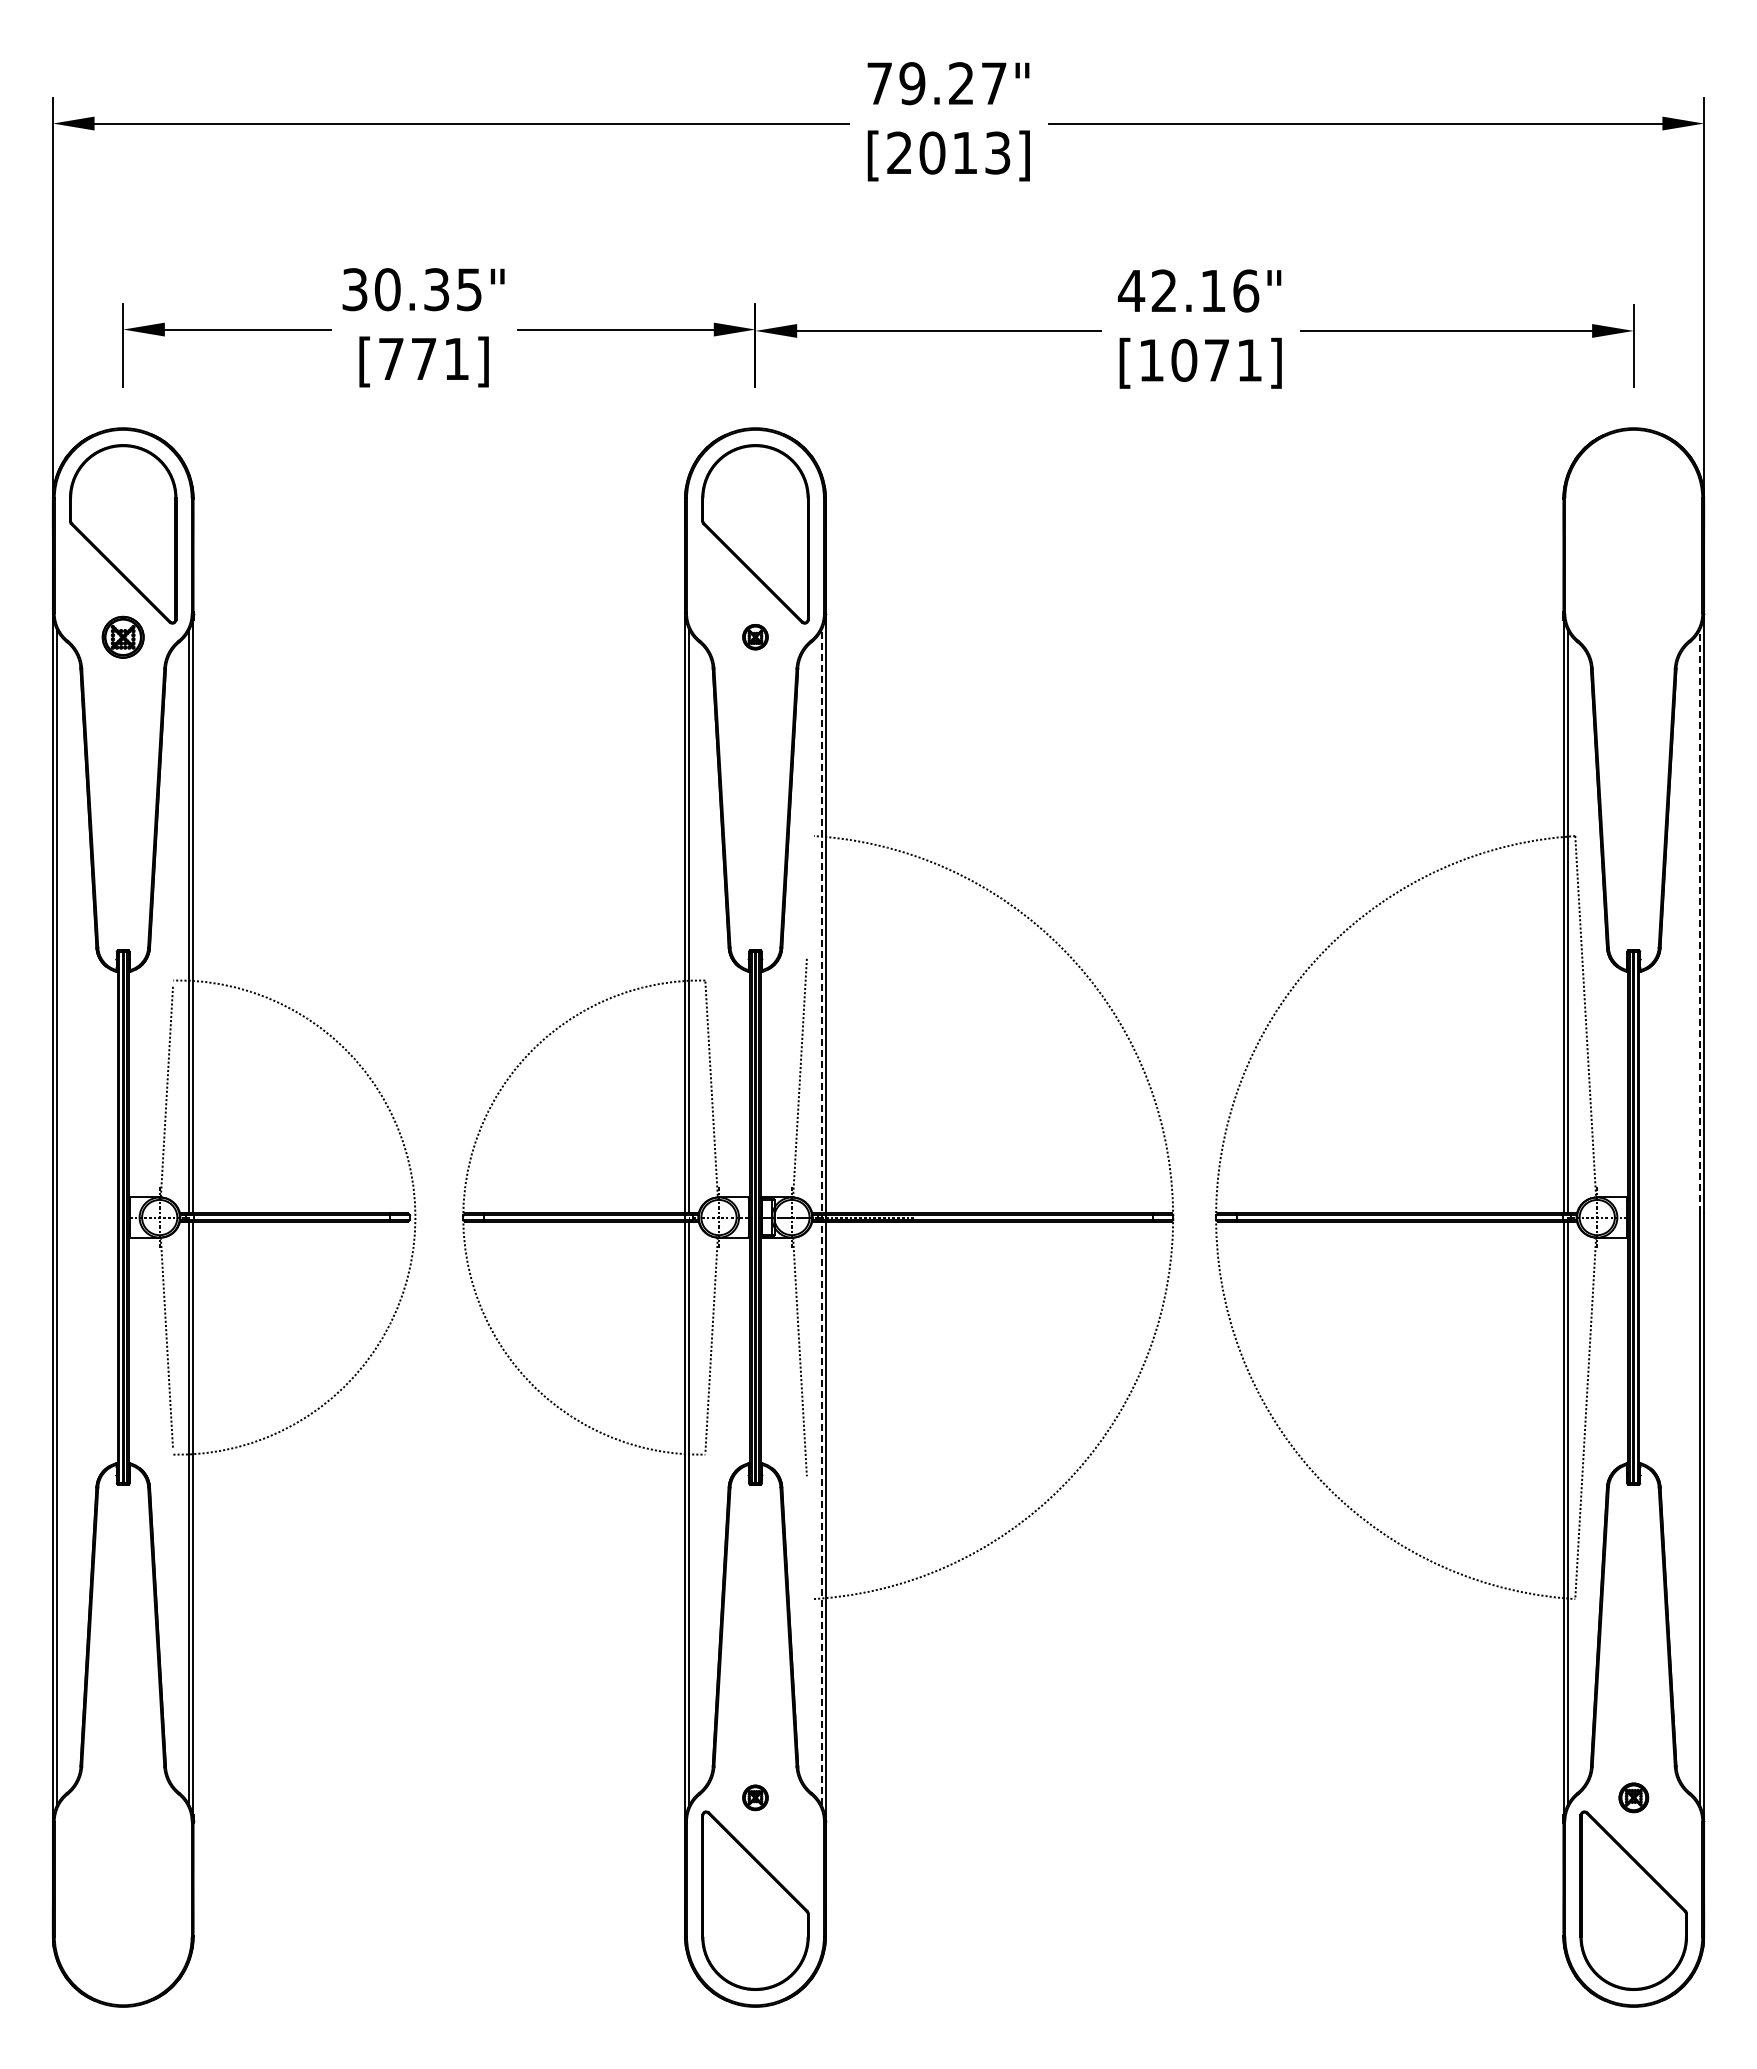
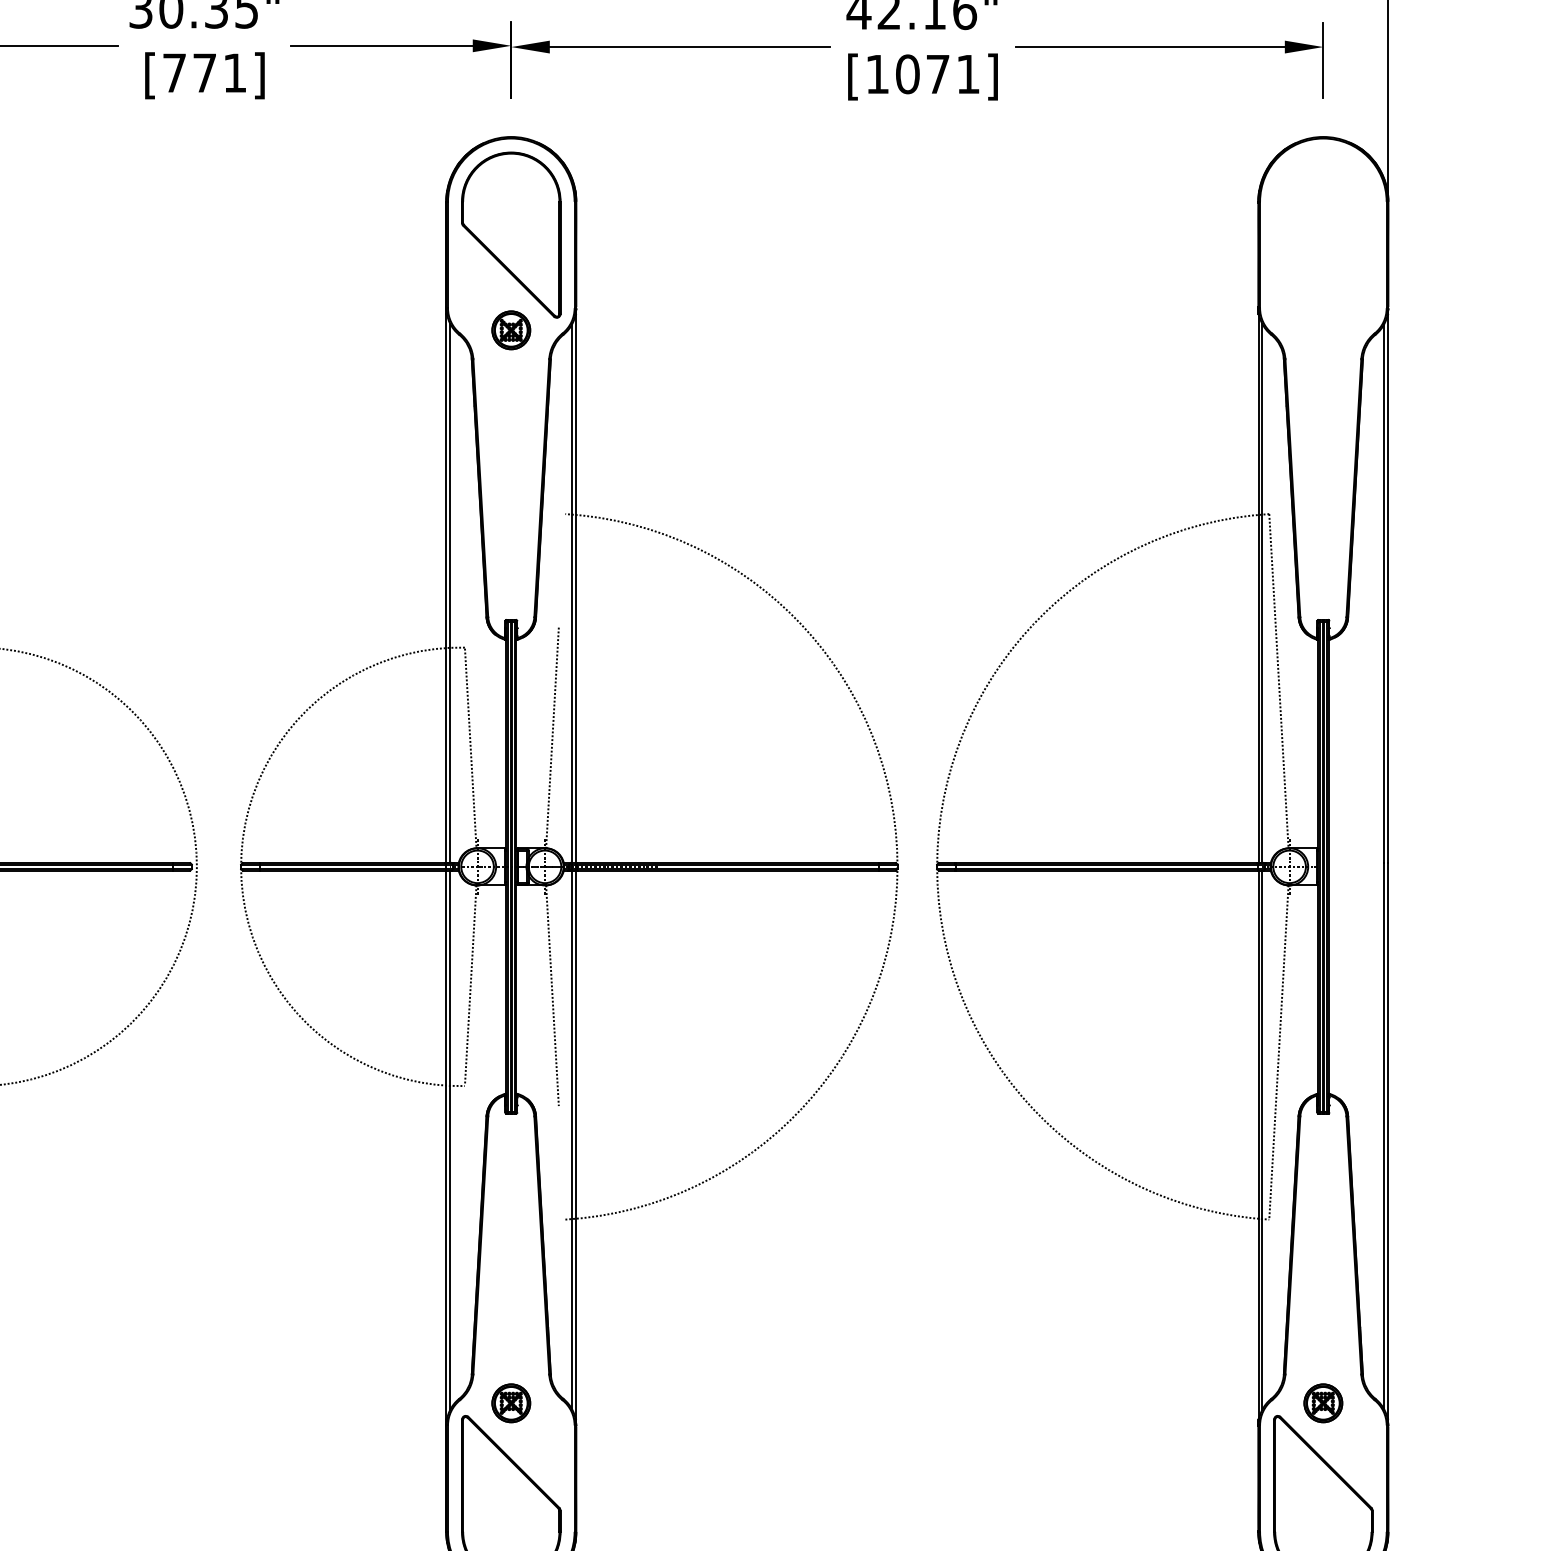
part: (755, 636) -> (511, 329), size x1.67
line: (1699, 921) -> (1384, 593), dashed -> solid
line: (821, 1217) -> (572, 866), dashed -> solid
part: (755, 1797) -> (511, 1403), size x1.67
part: (1633, 1797) -> (1323, 1403), size x1.43

